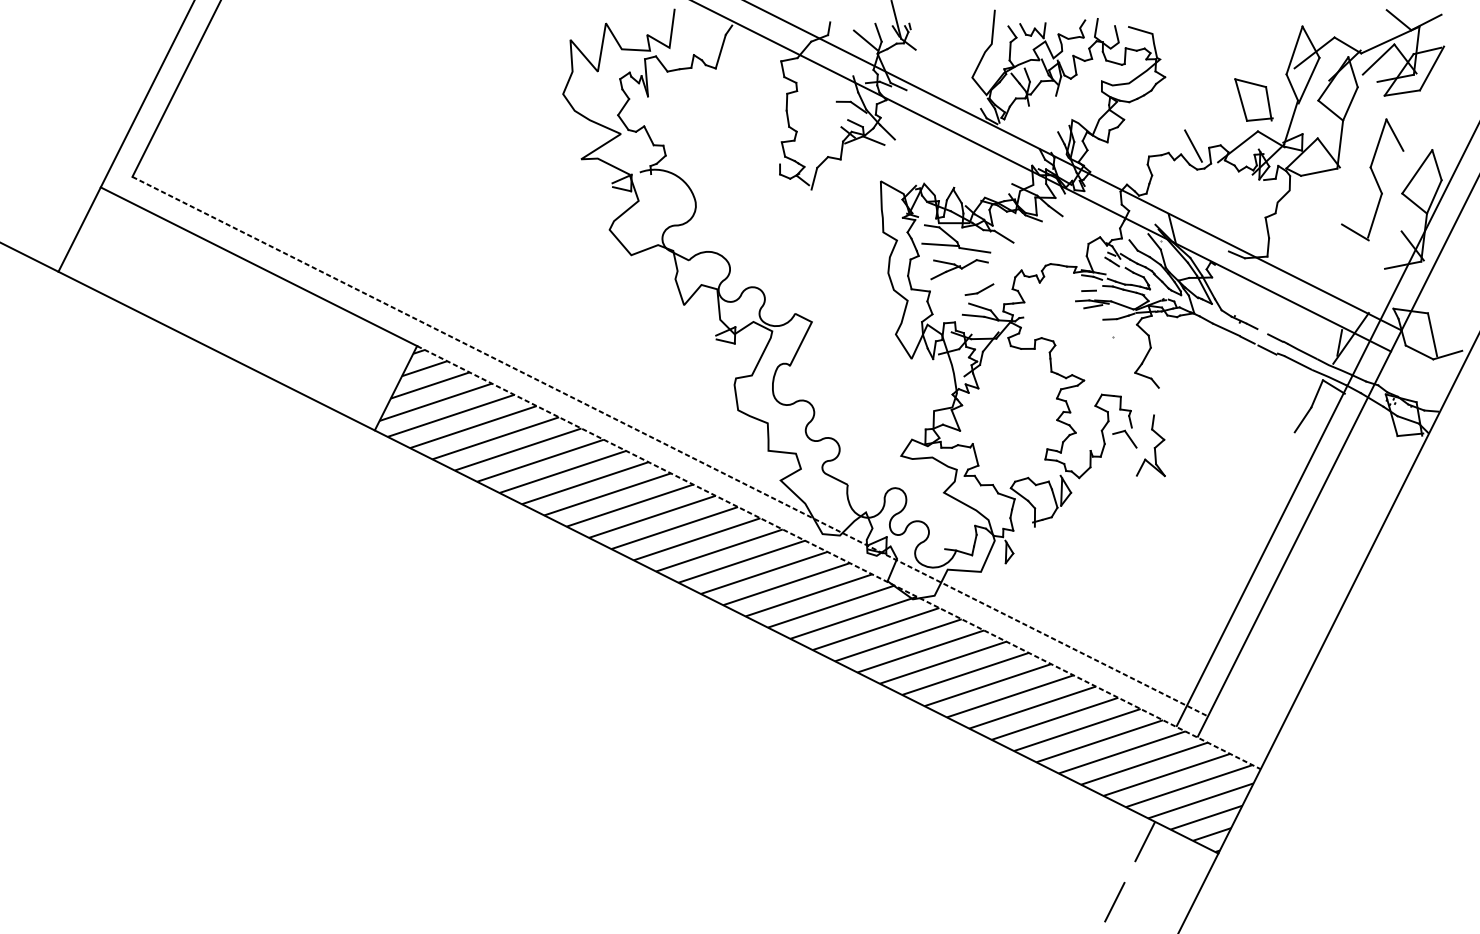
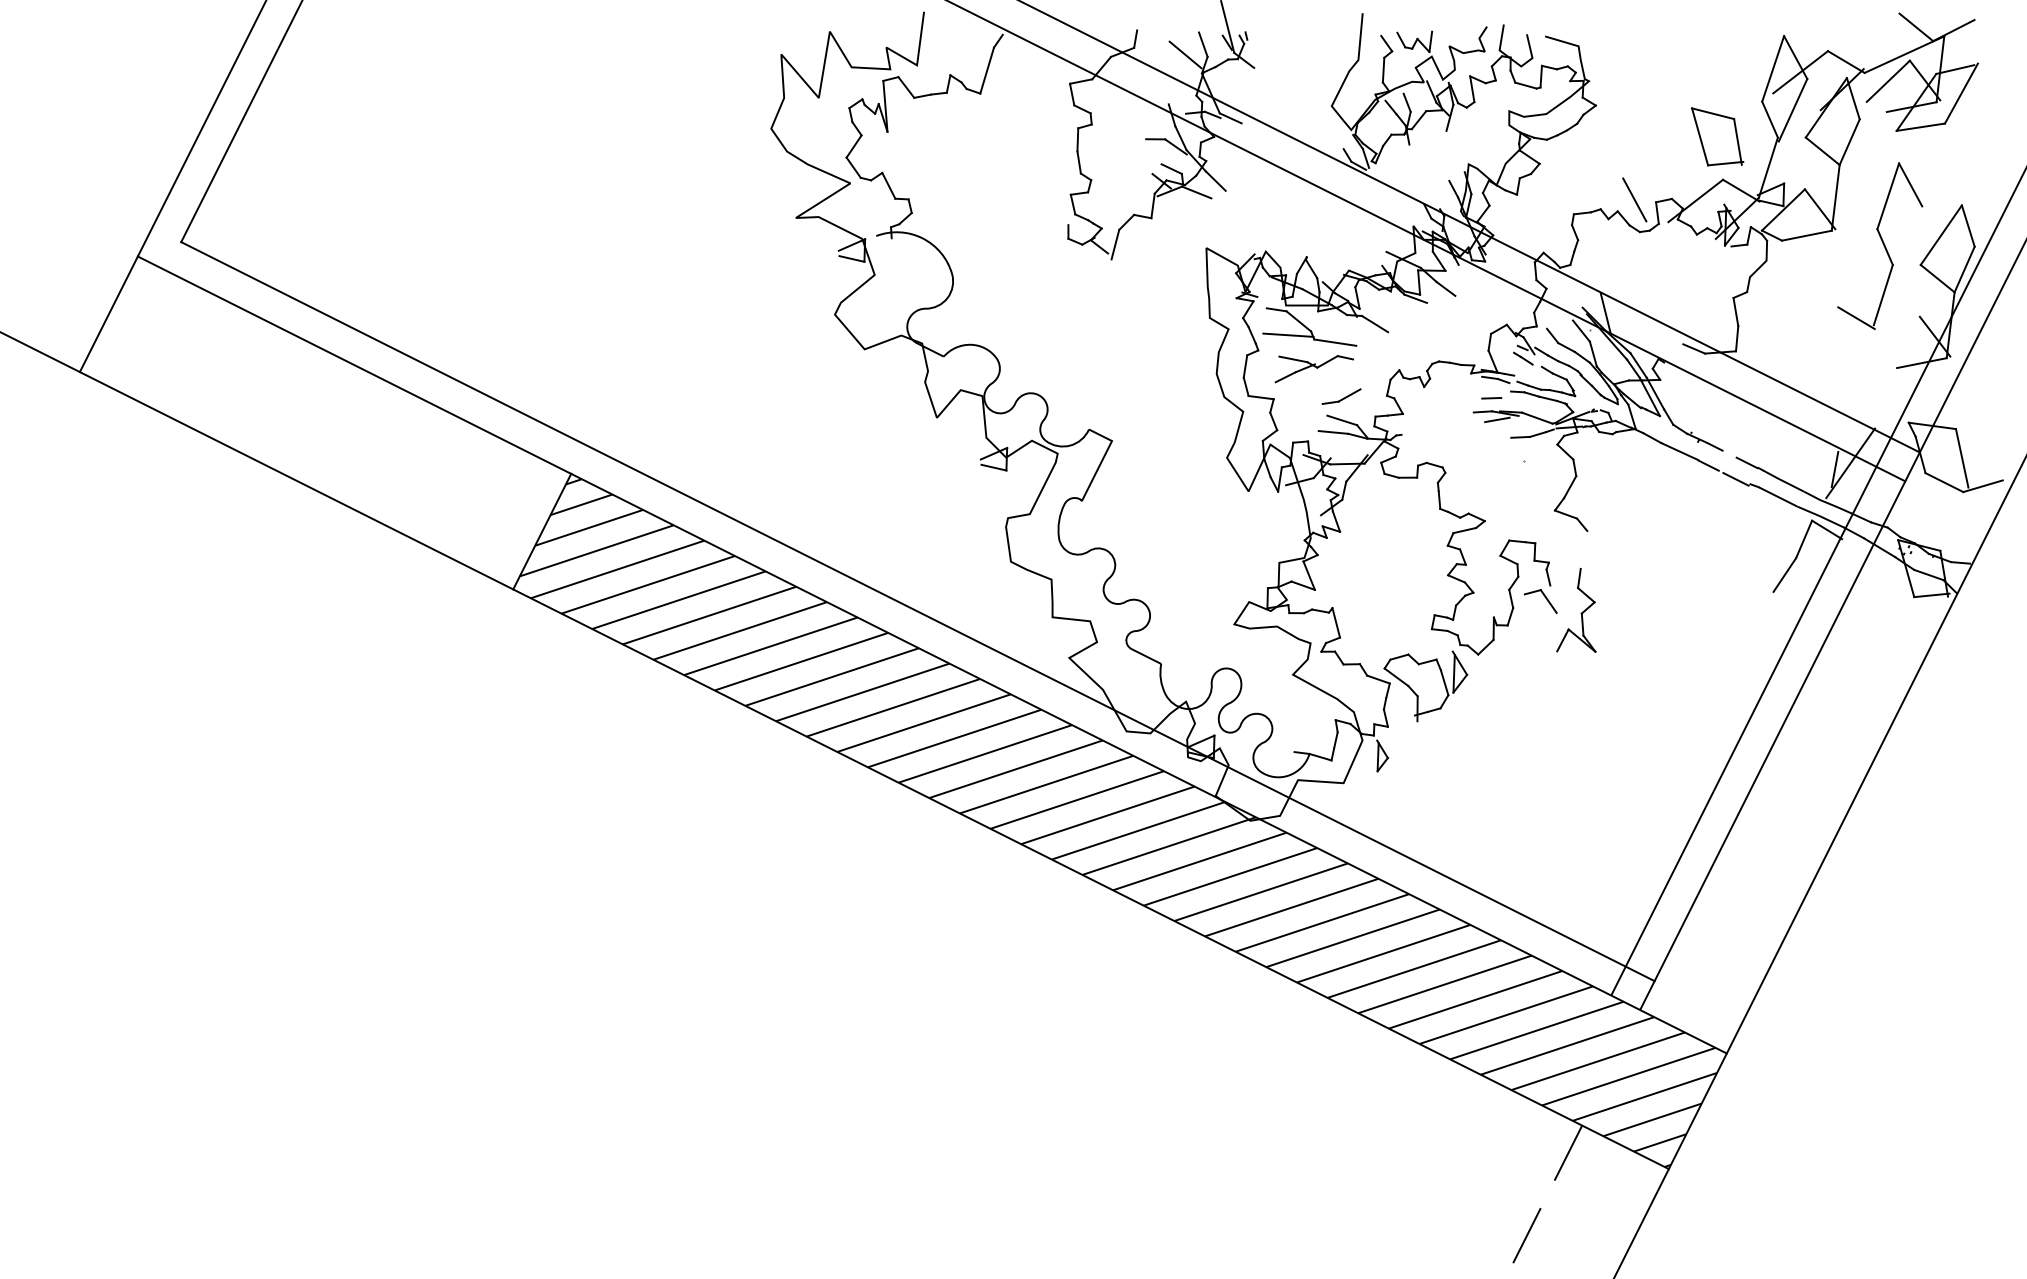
line: (670, 446) -> (918, 611), dashed -> solid
line: (839, 557) -> (1149, 763), dashed -> solid

